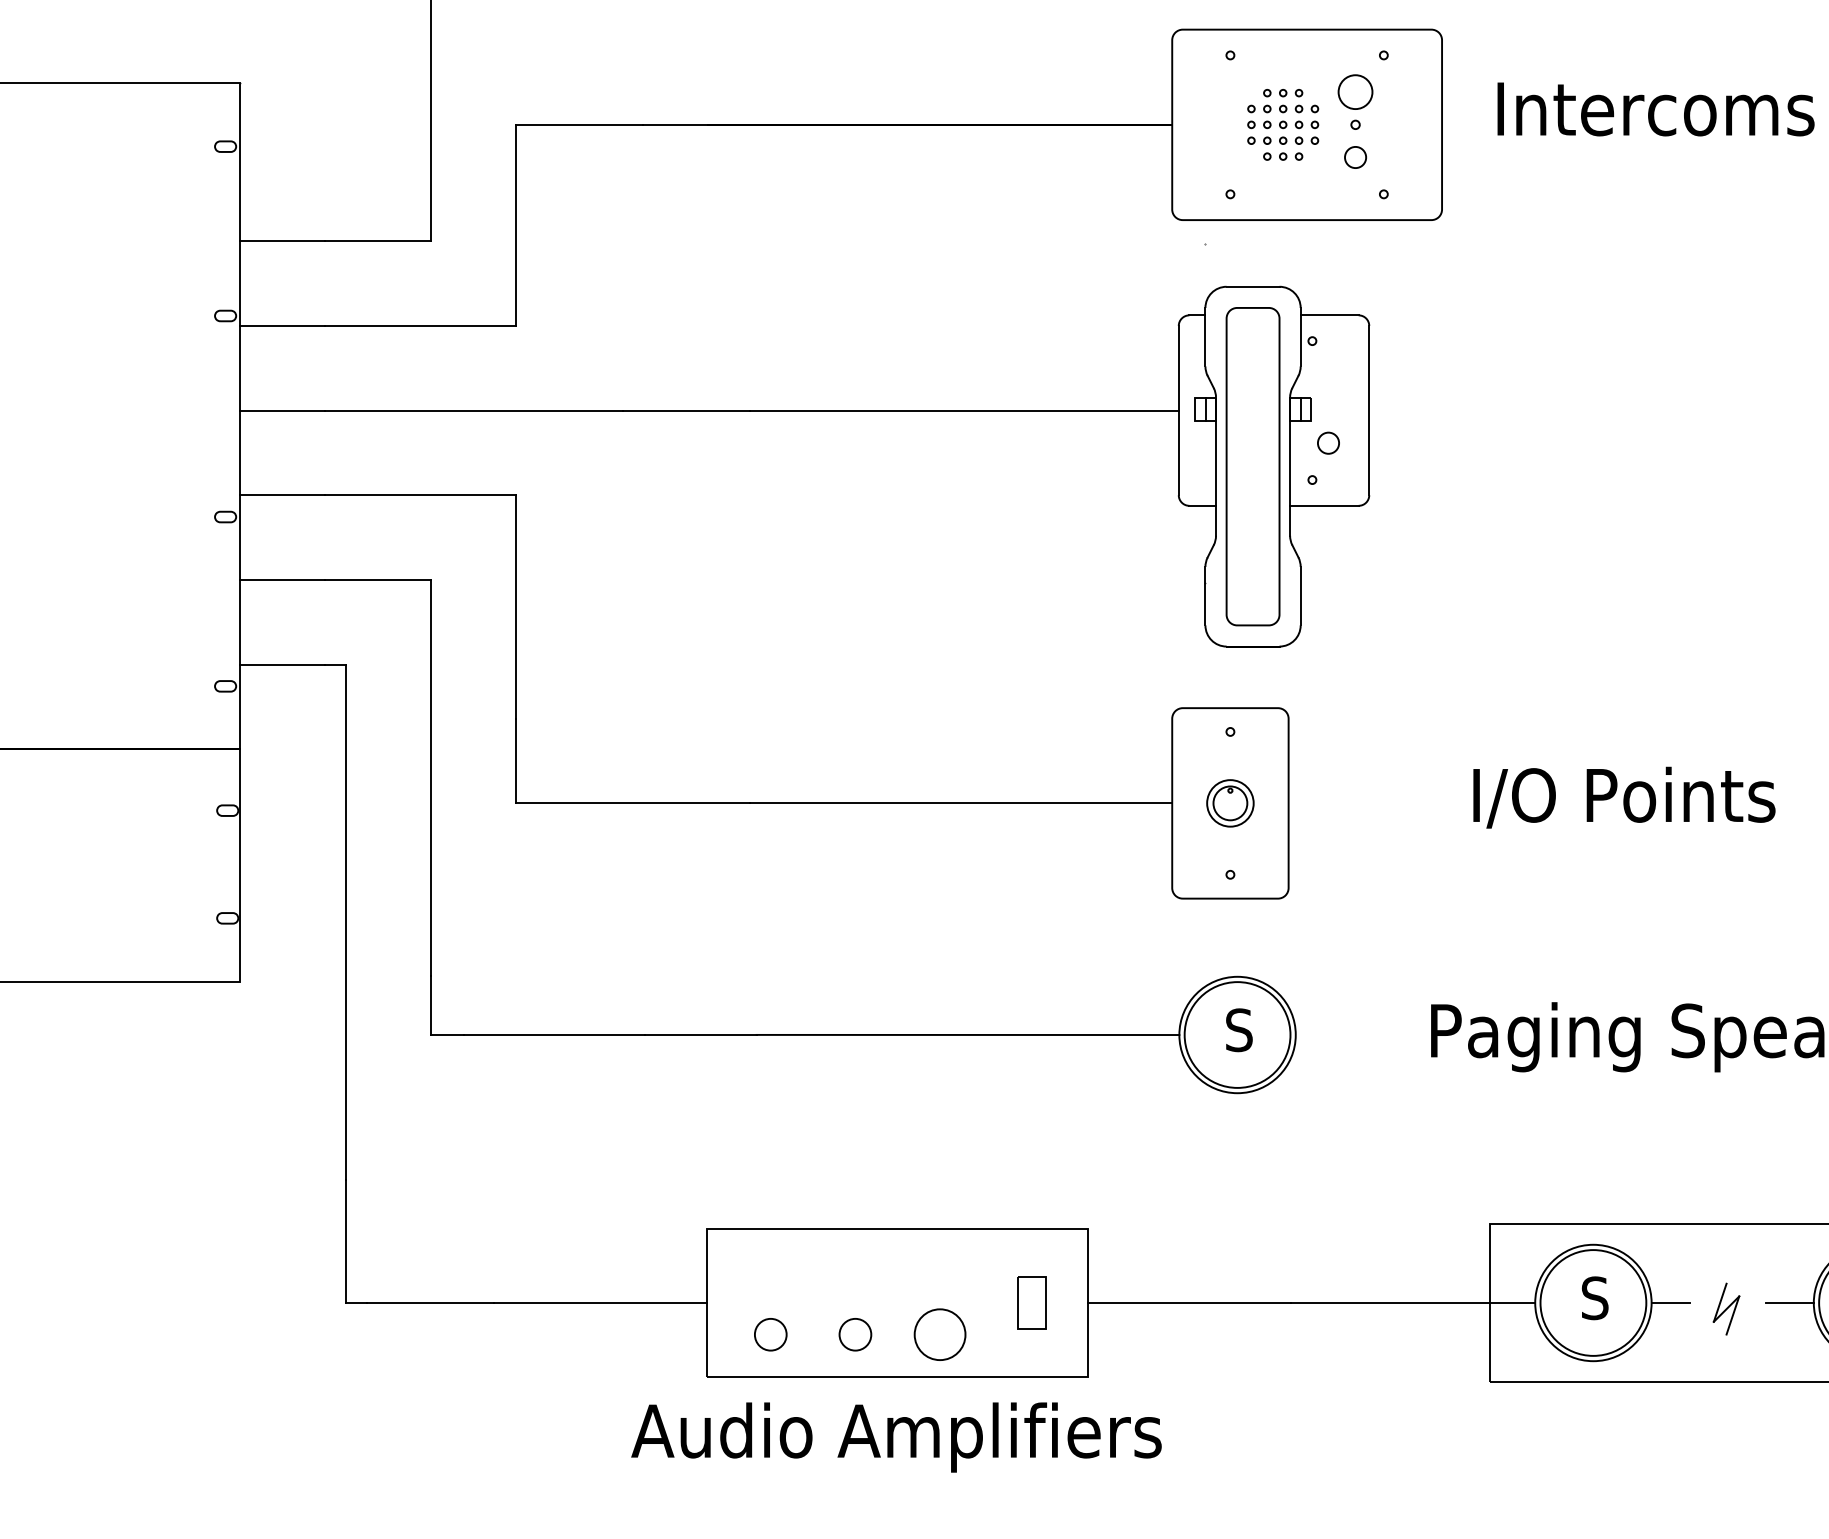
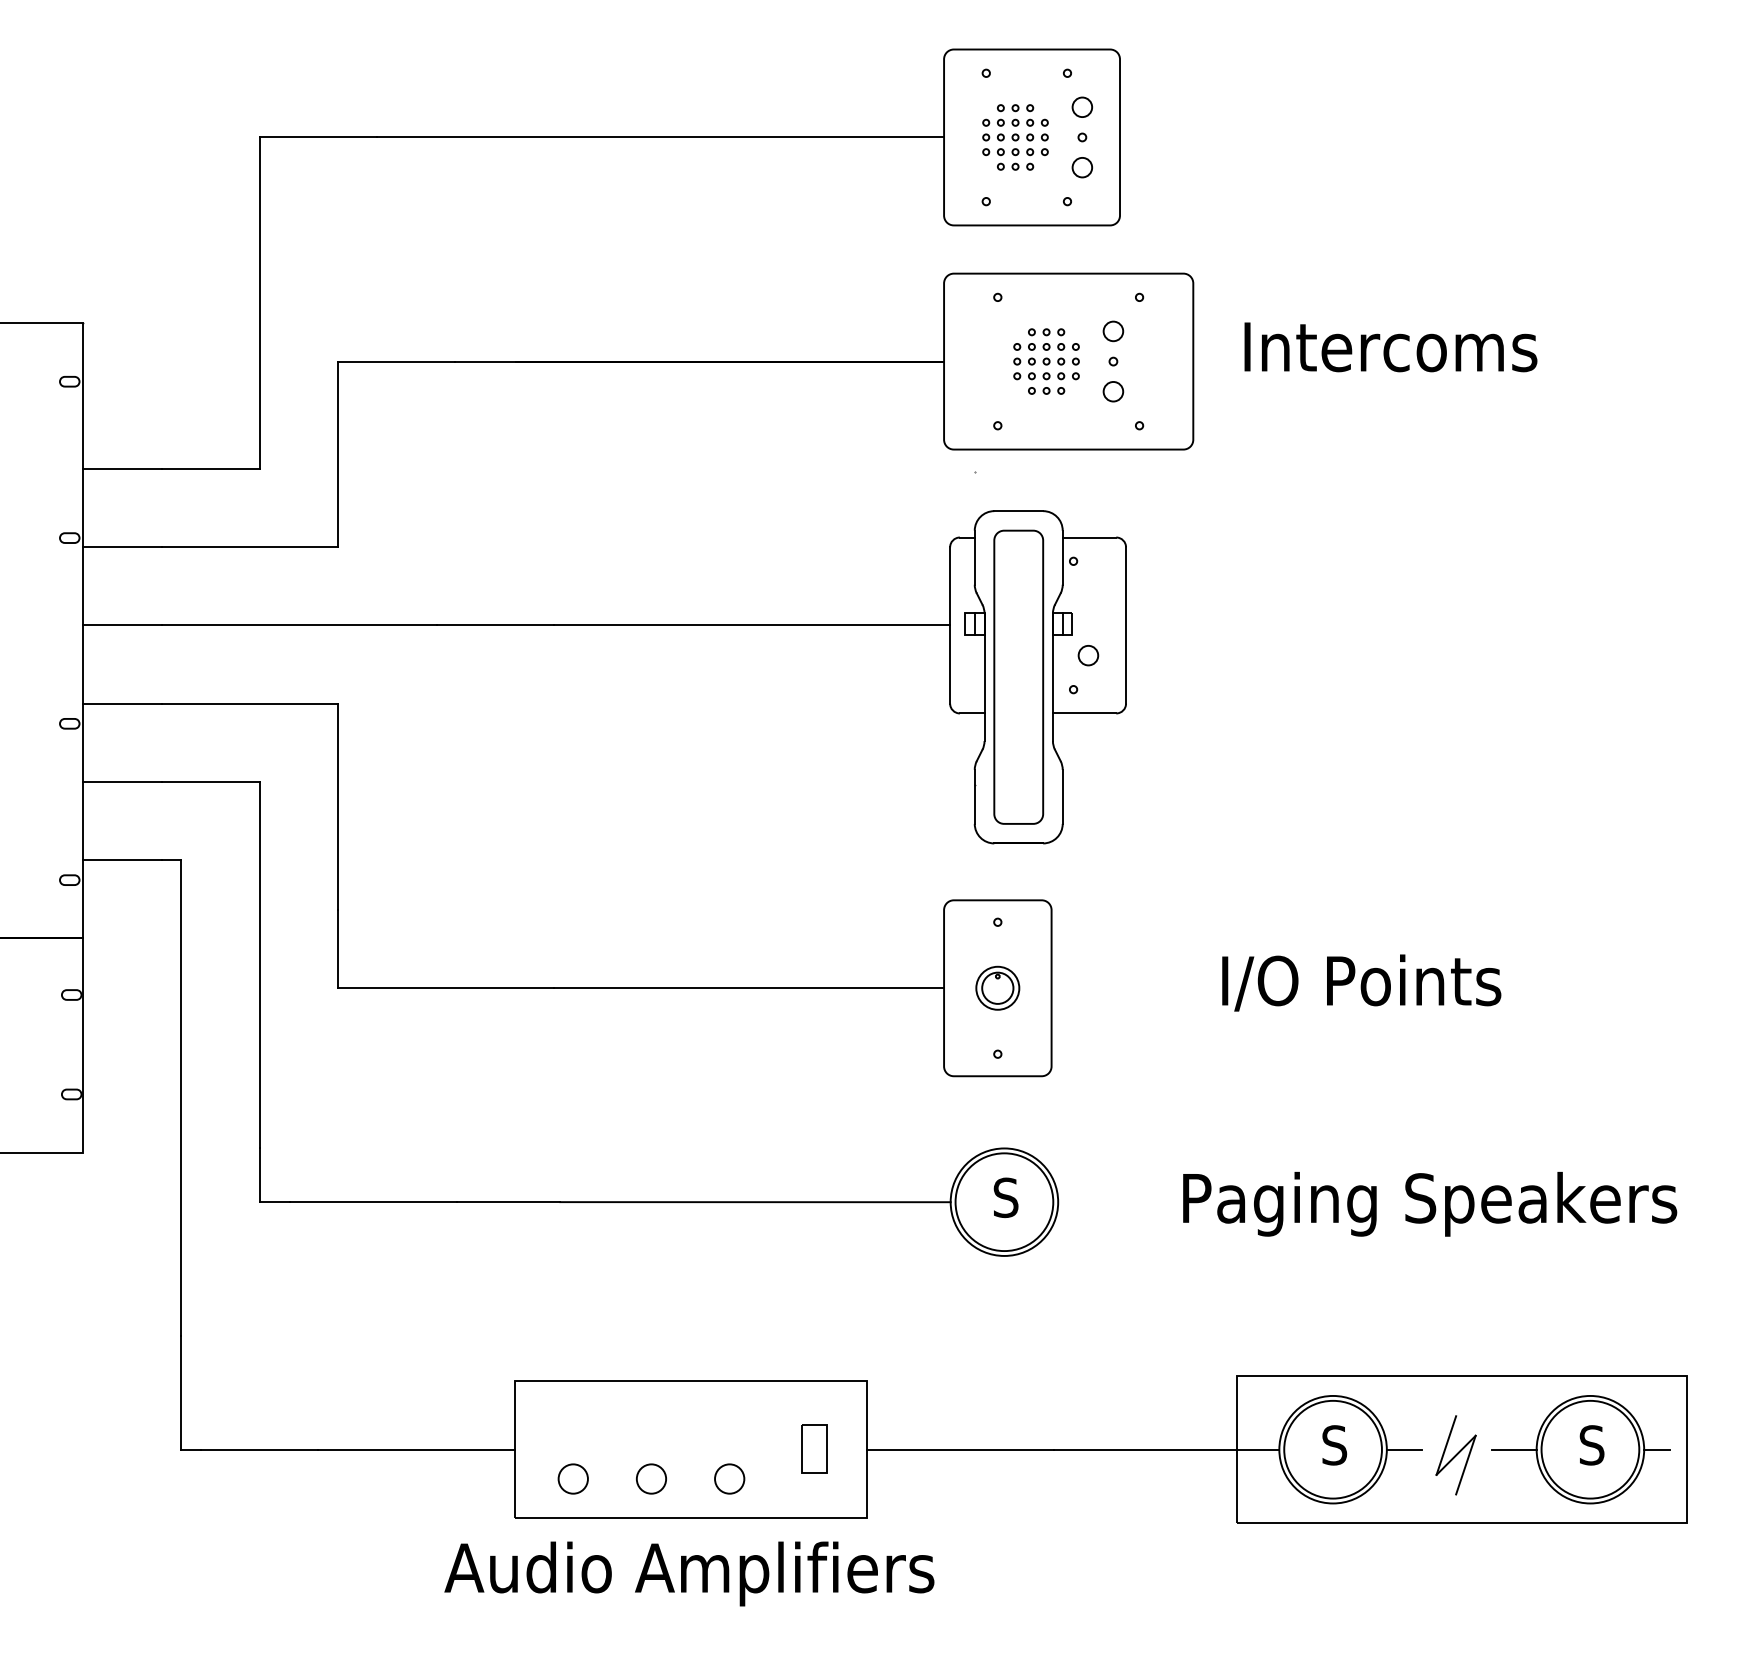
circle: (1355, 92) -> (1113, 331), size x0.62
part: (1725, 1309) -> (1455, 1455), size x1.67
circle: (939, 1334) -> (729, 1478), size x0.62

